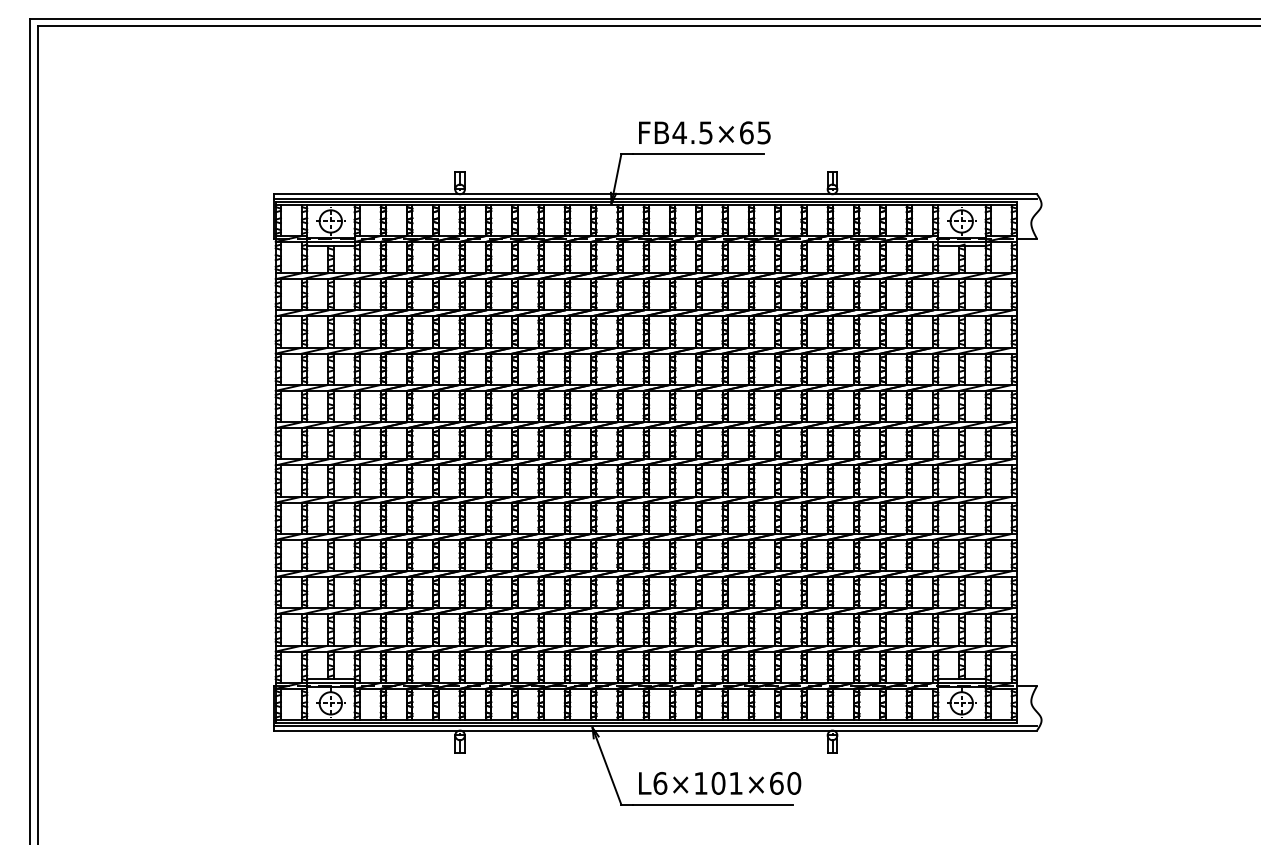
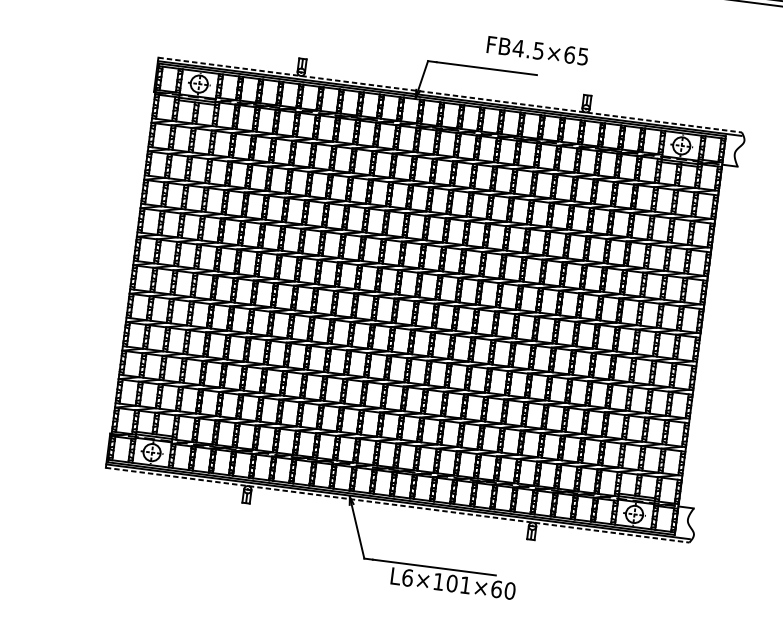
text: (704, 132) -> (537, 50), moved
line: (655, 194) -> (450, 95), solid -> dashed
line: (655, 730) -> (397, 505), solid -> dashed
text: (720, 783) -> (453, 583), moved

